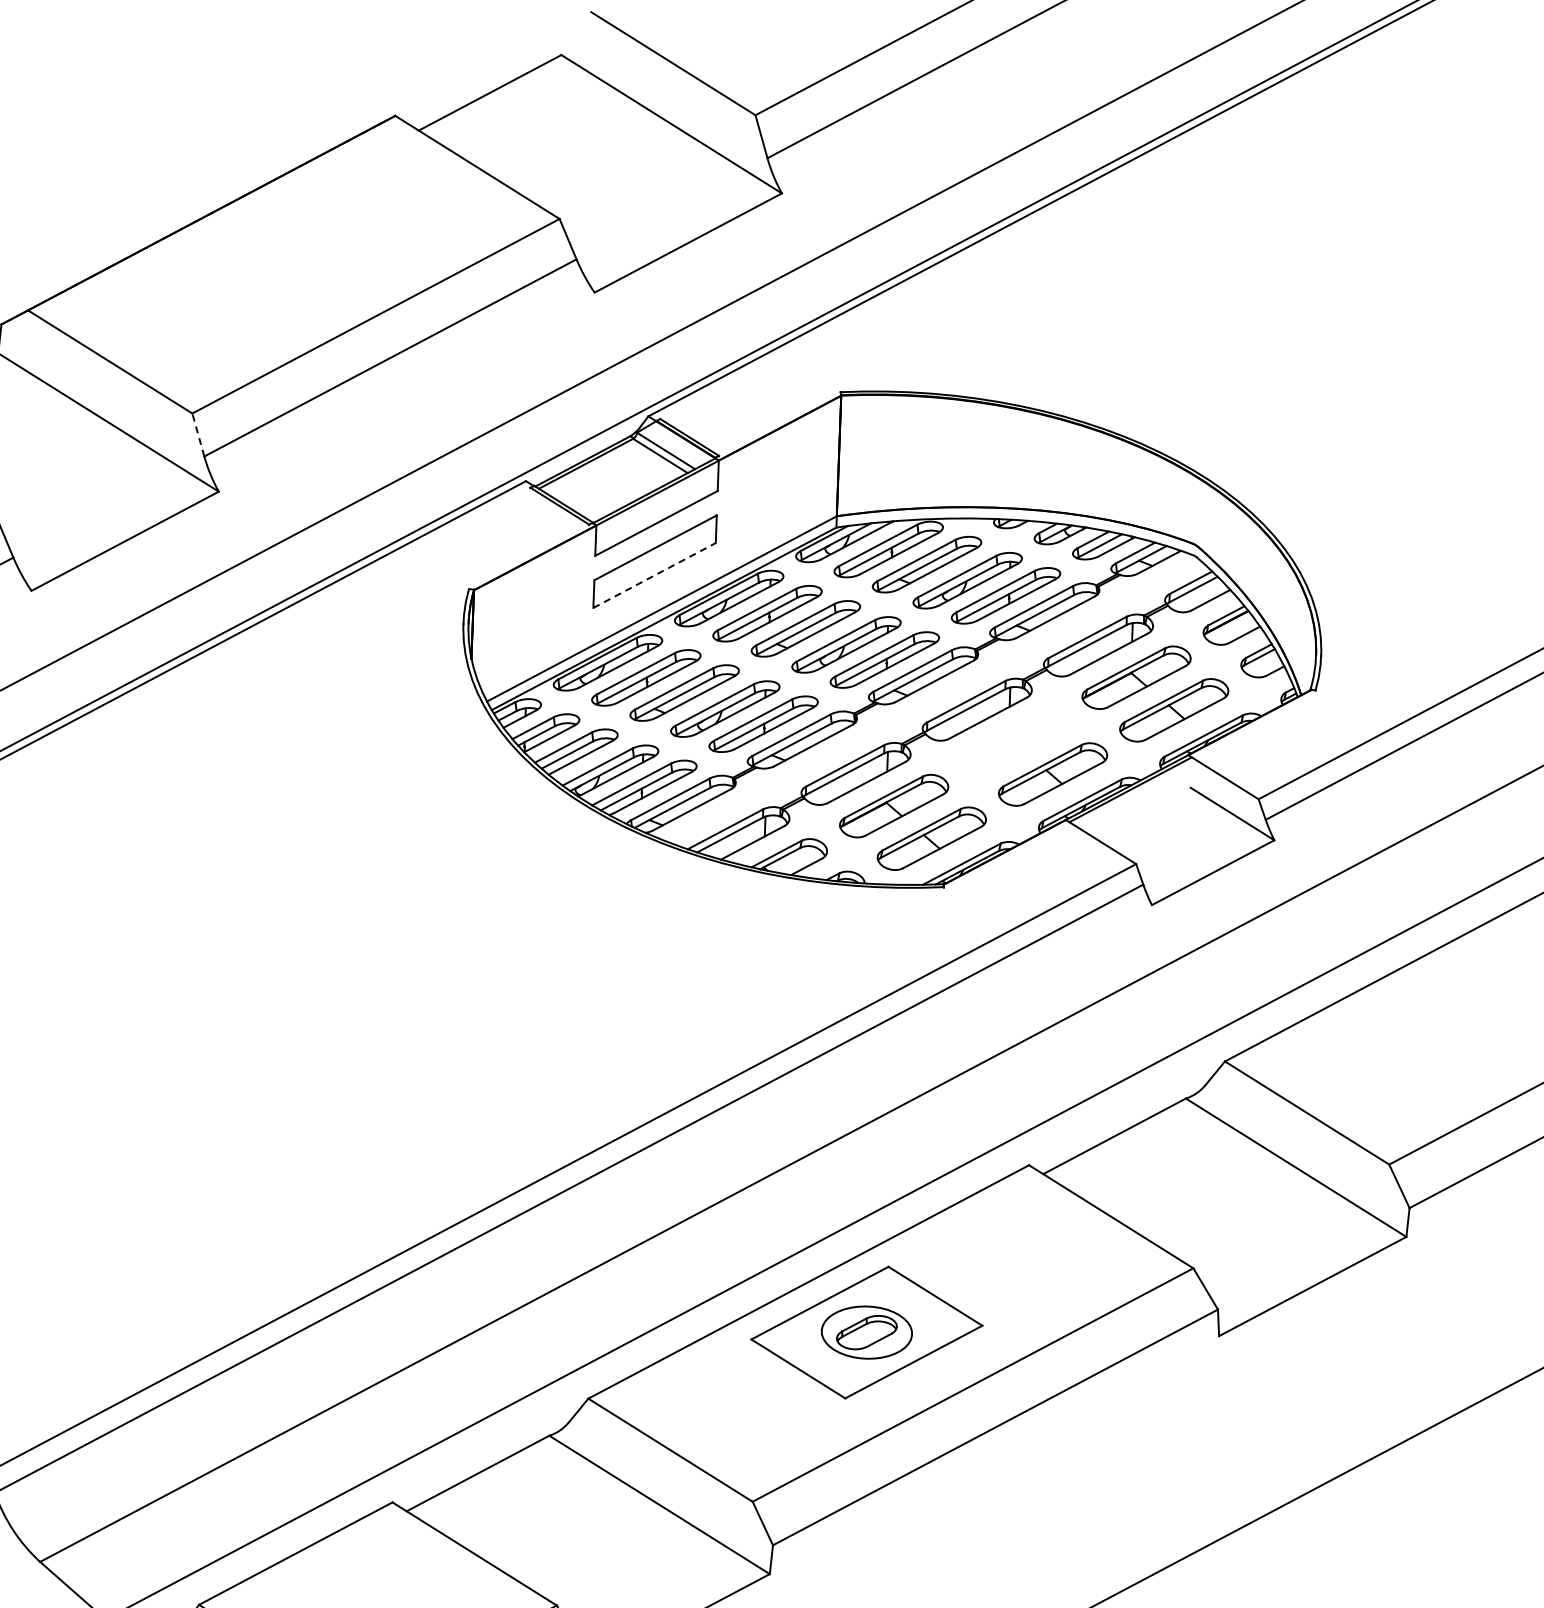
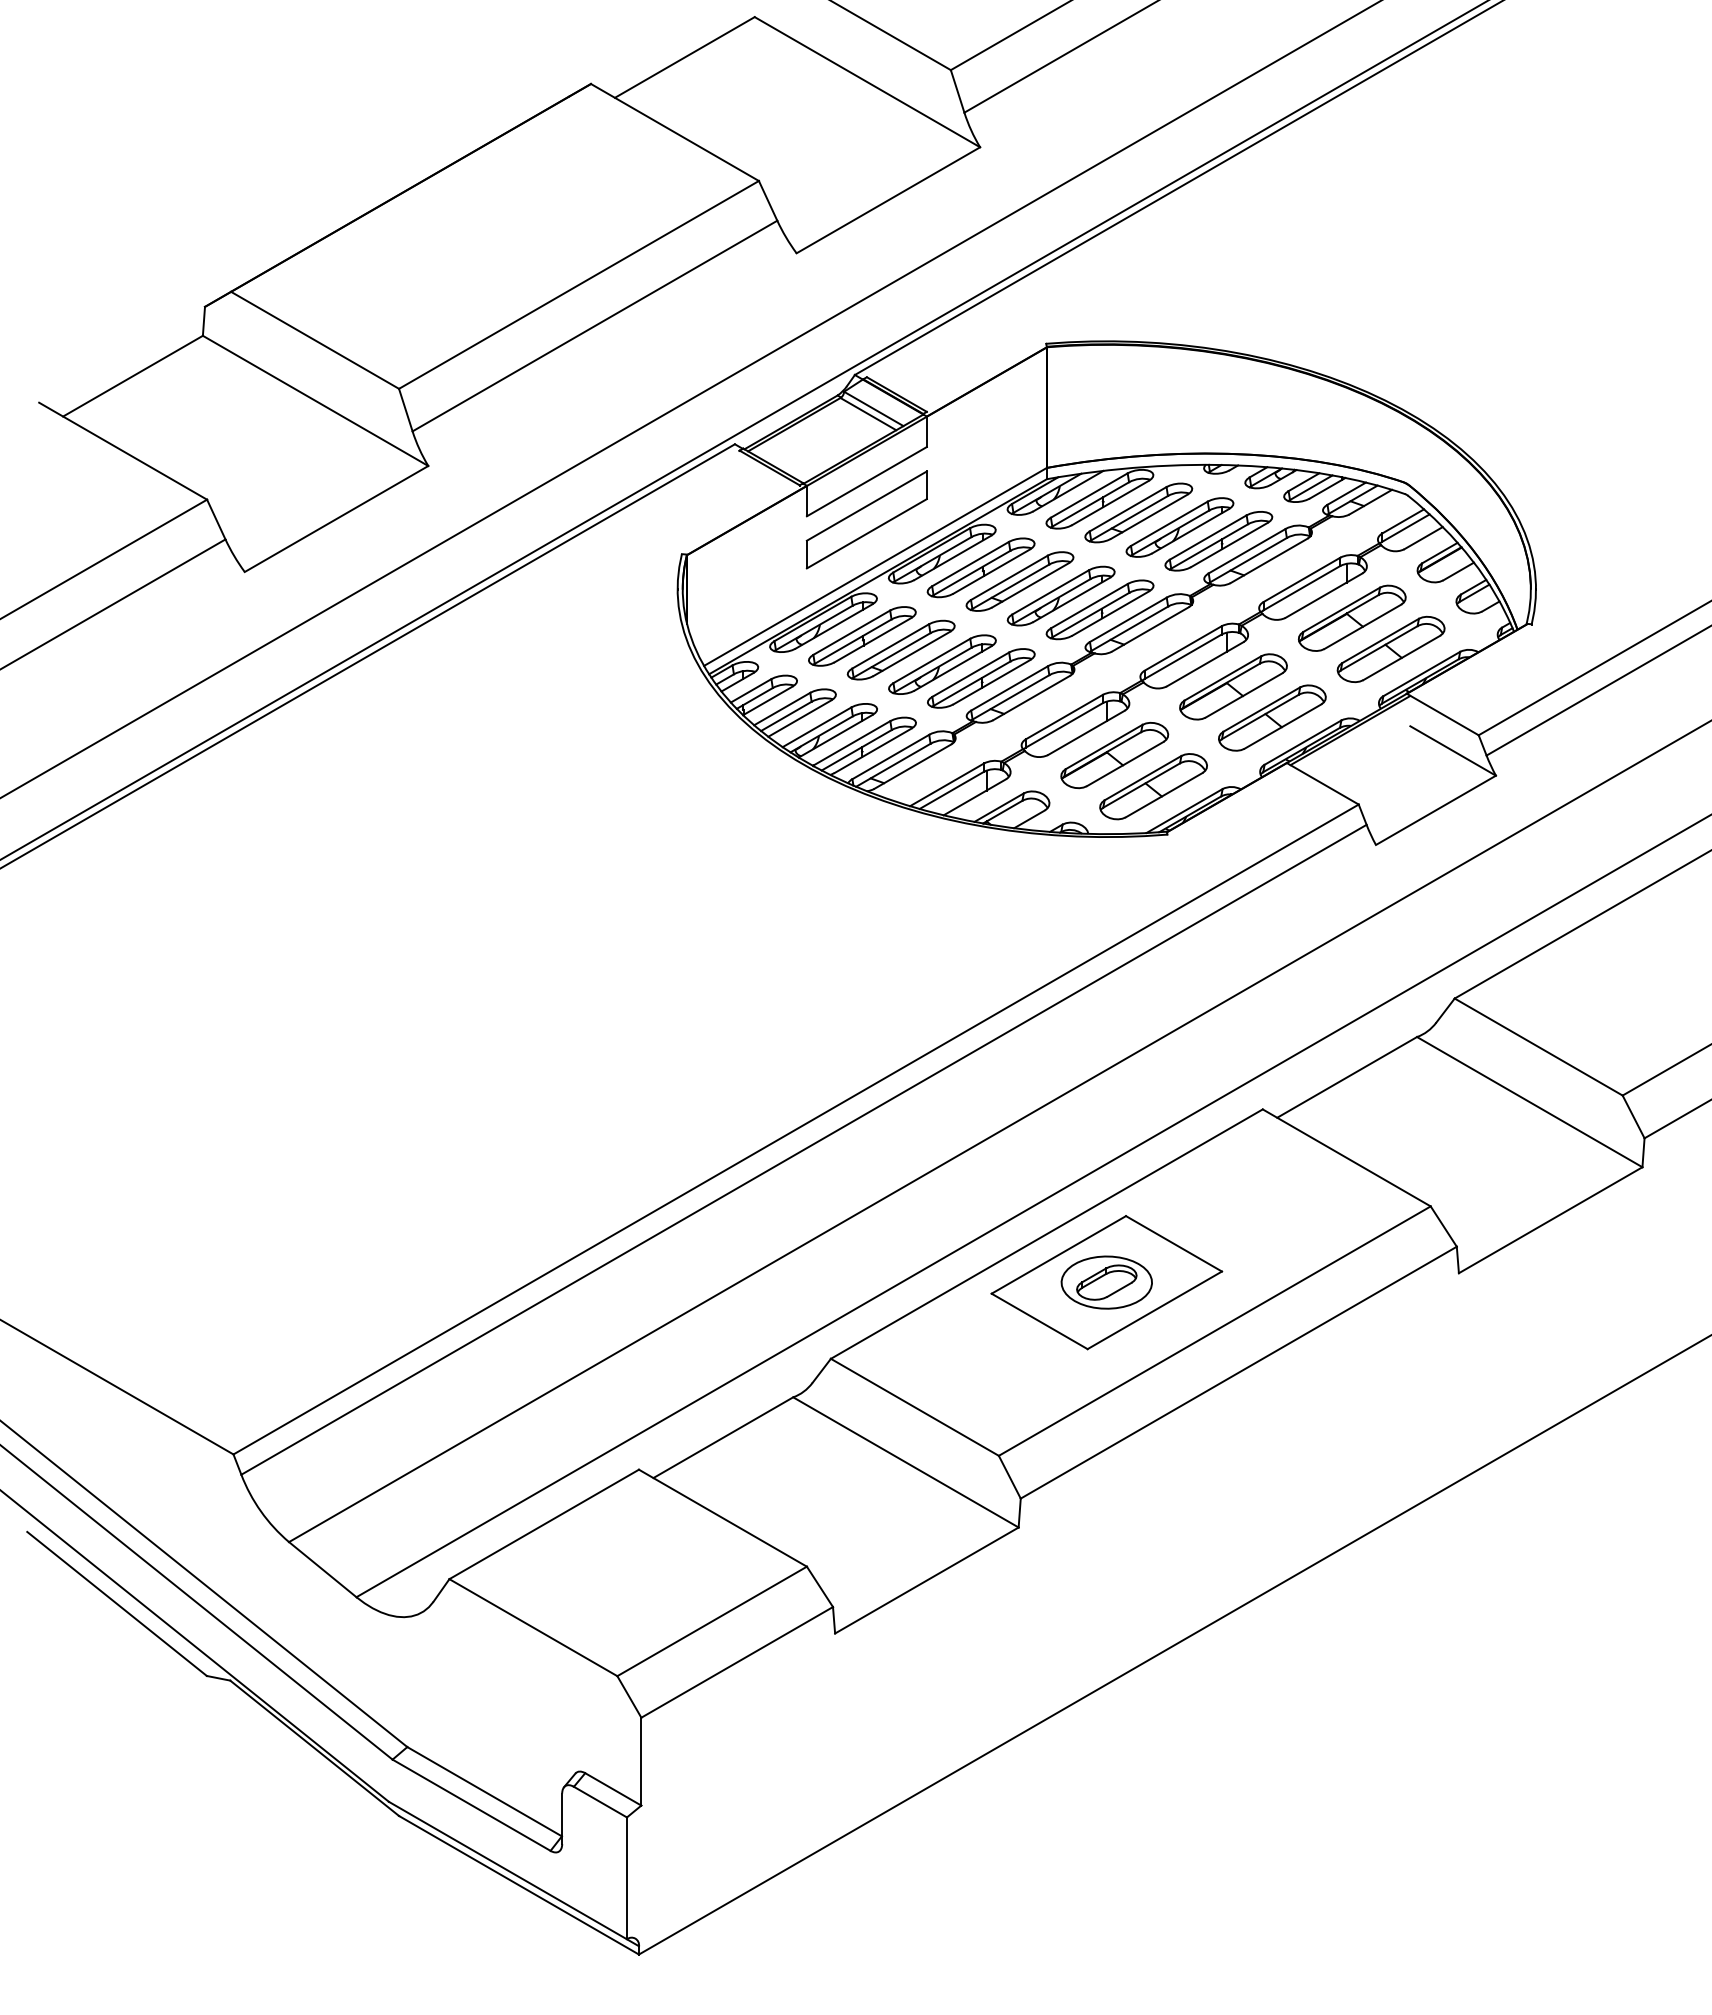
line: (198, 434) -> (405, 409), dashed -> solid
line: (655, 575) -> (867, 533), dashed -> solid
part: (1015, 741) -> (1233, 686), added

